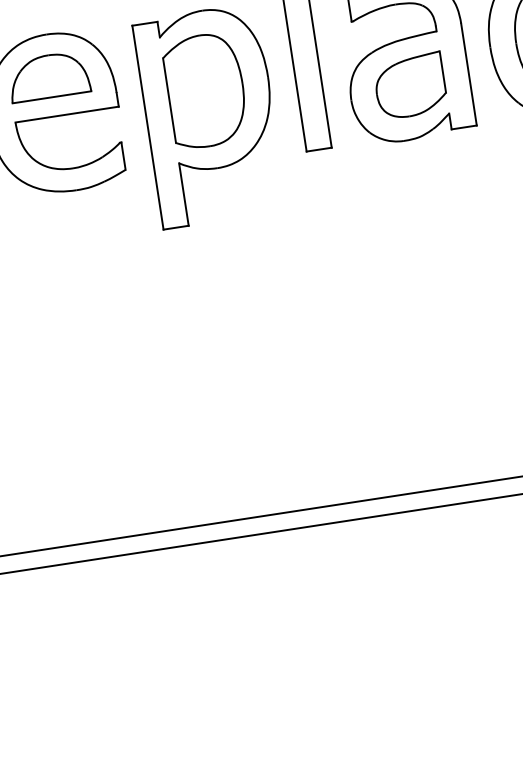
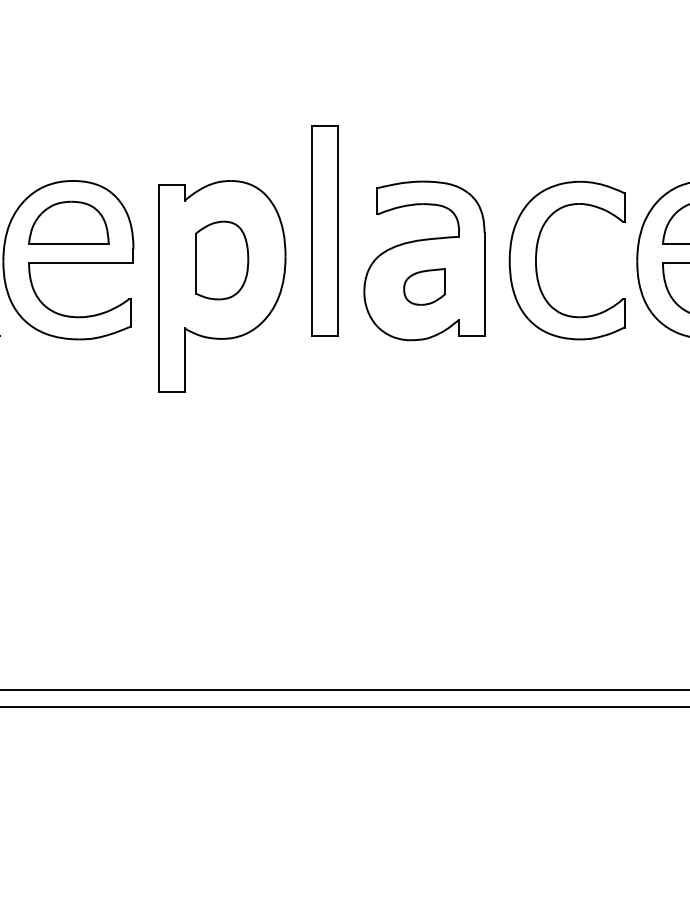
part: (409, 85) -> (424, 286), size x0.6
part: (206, 90) -> (222, 260), size x0.7

